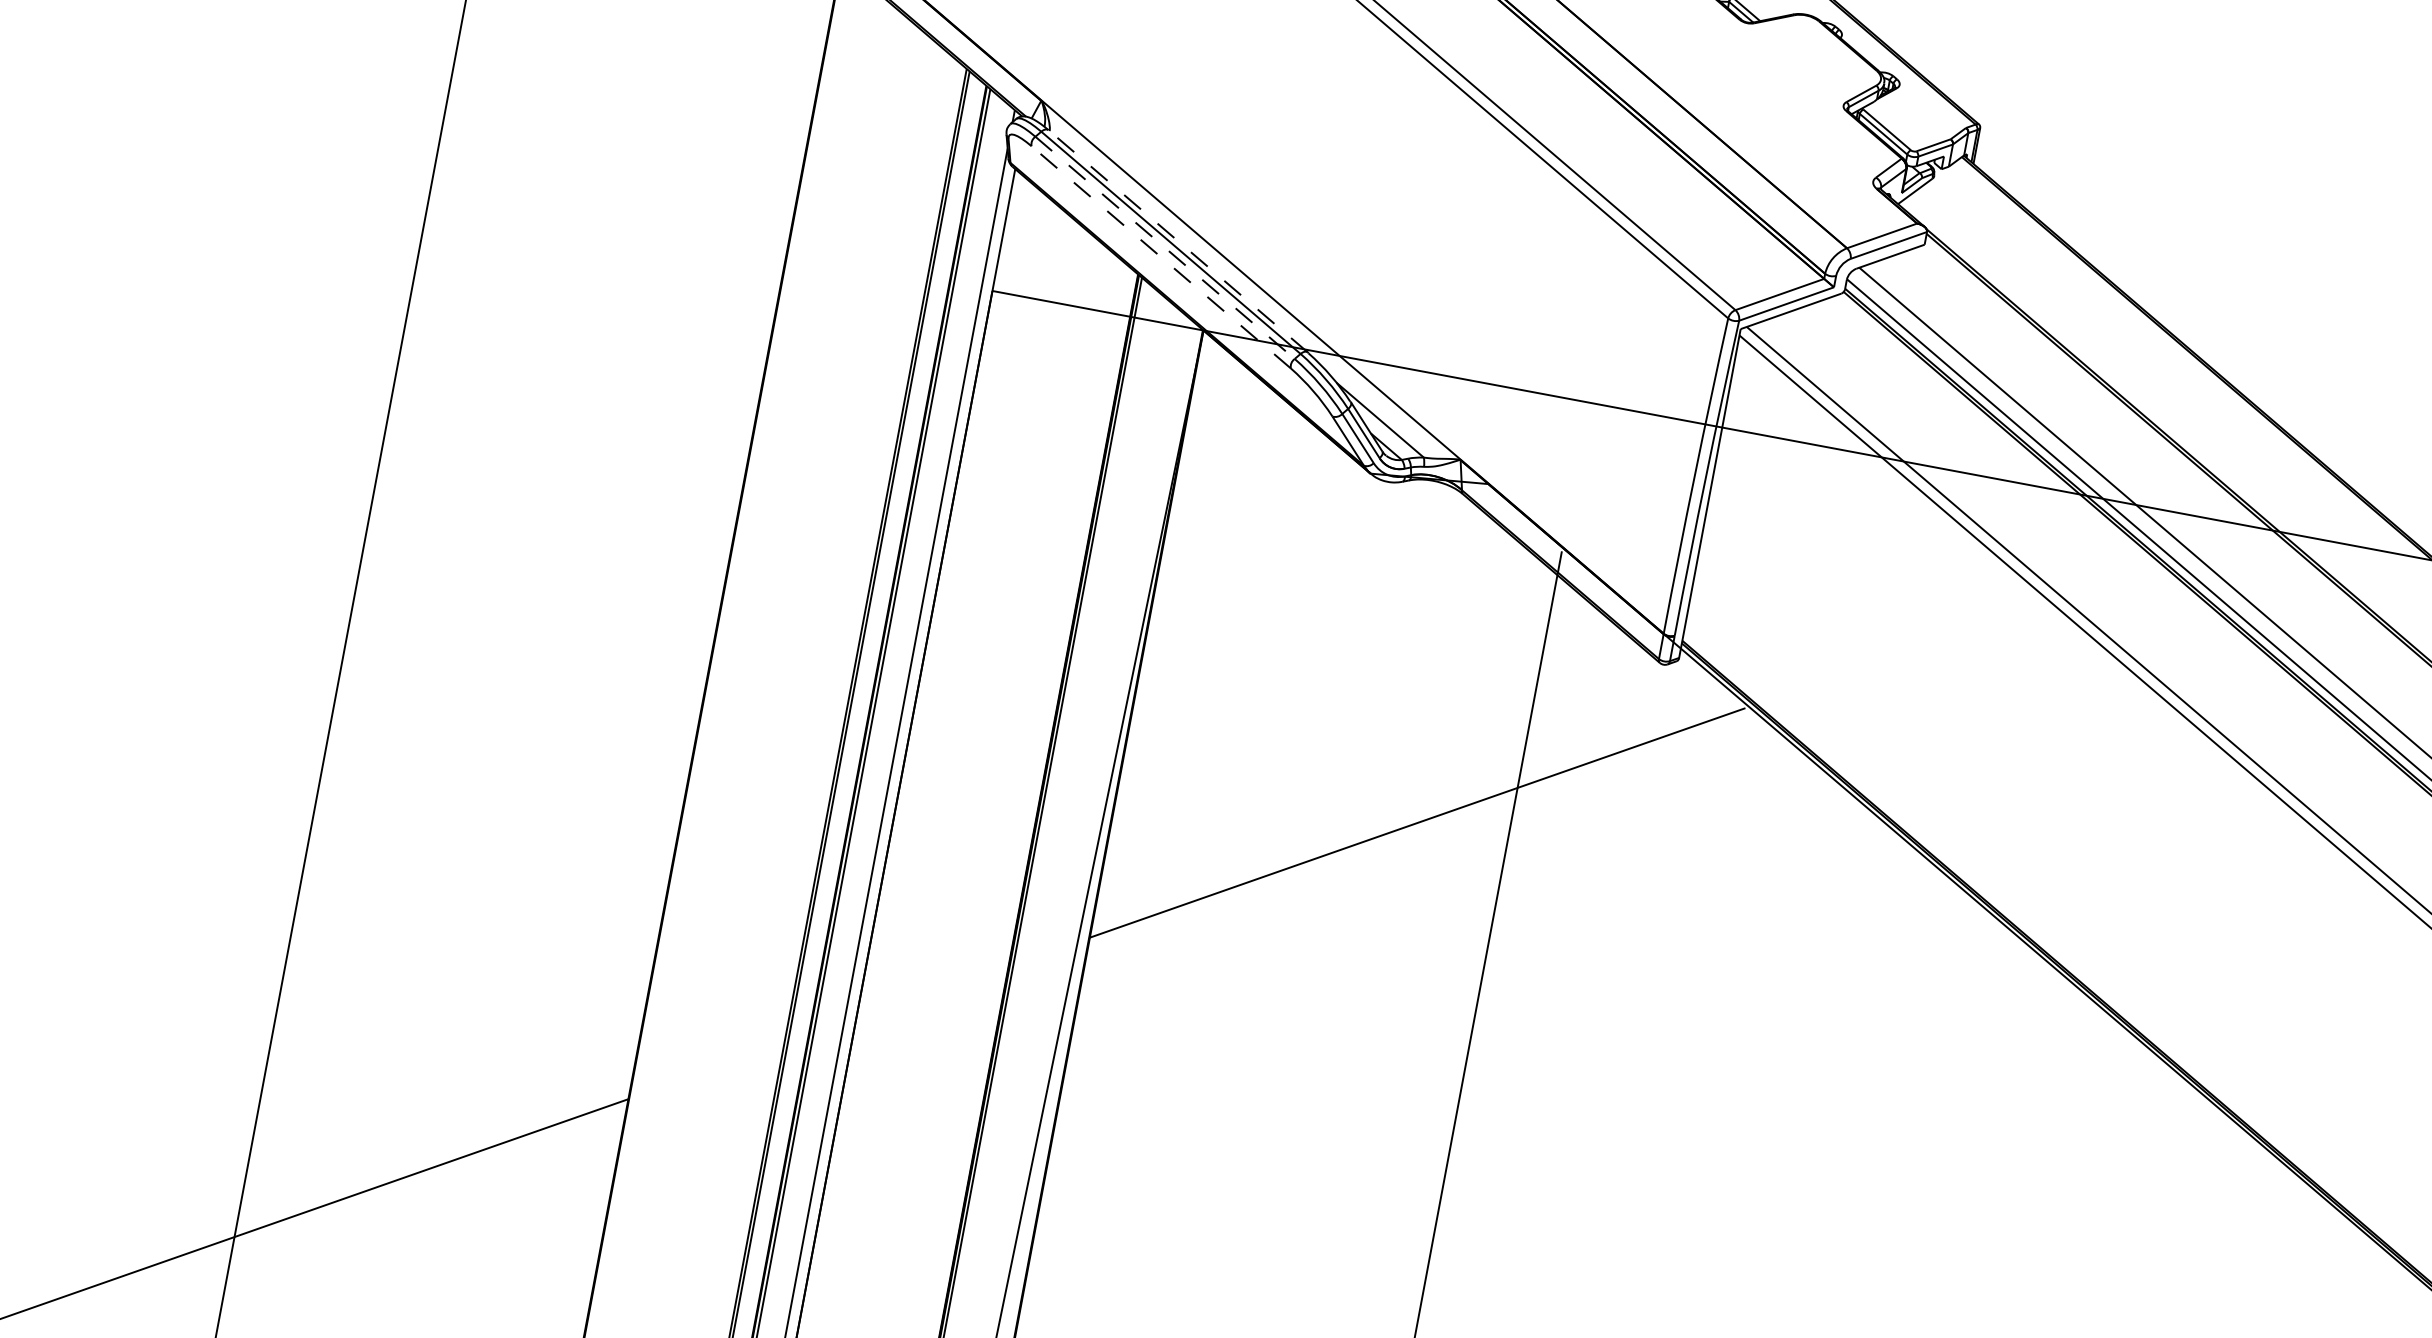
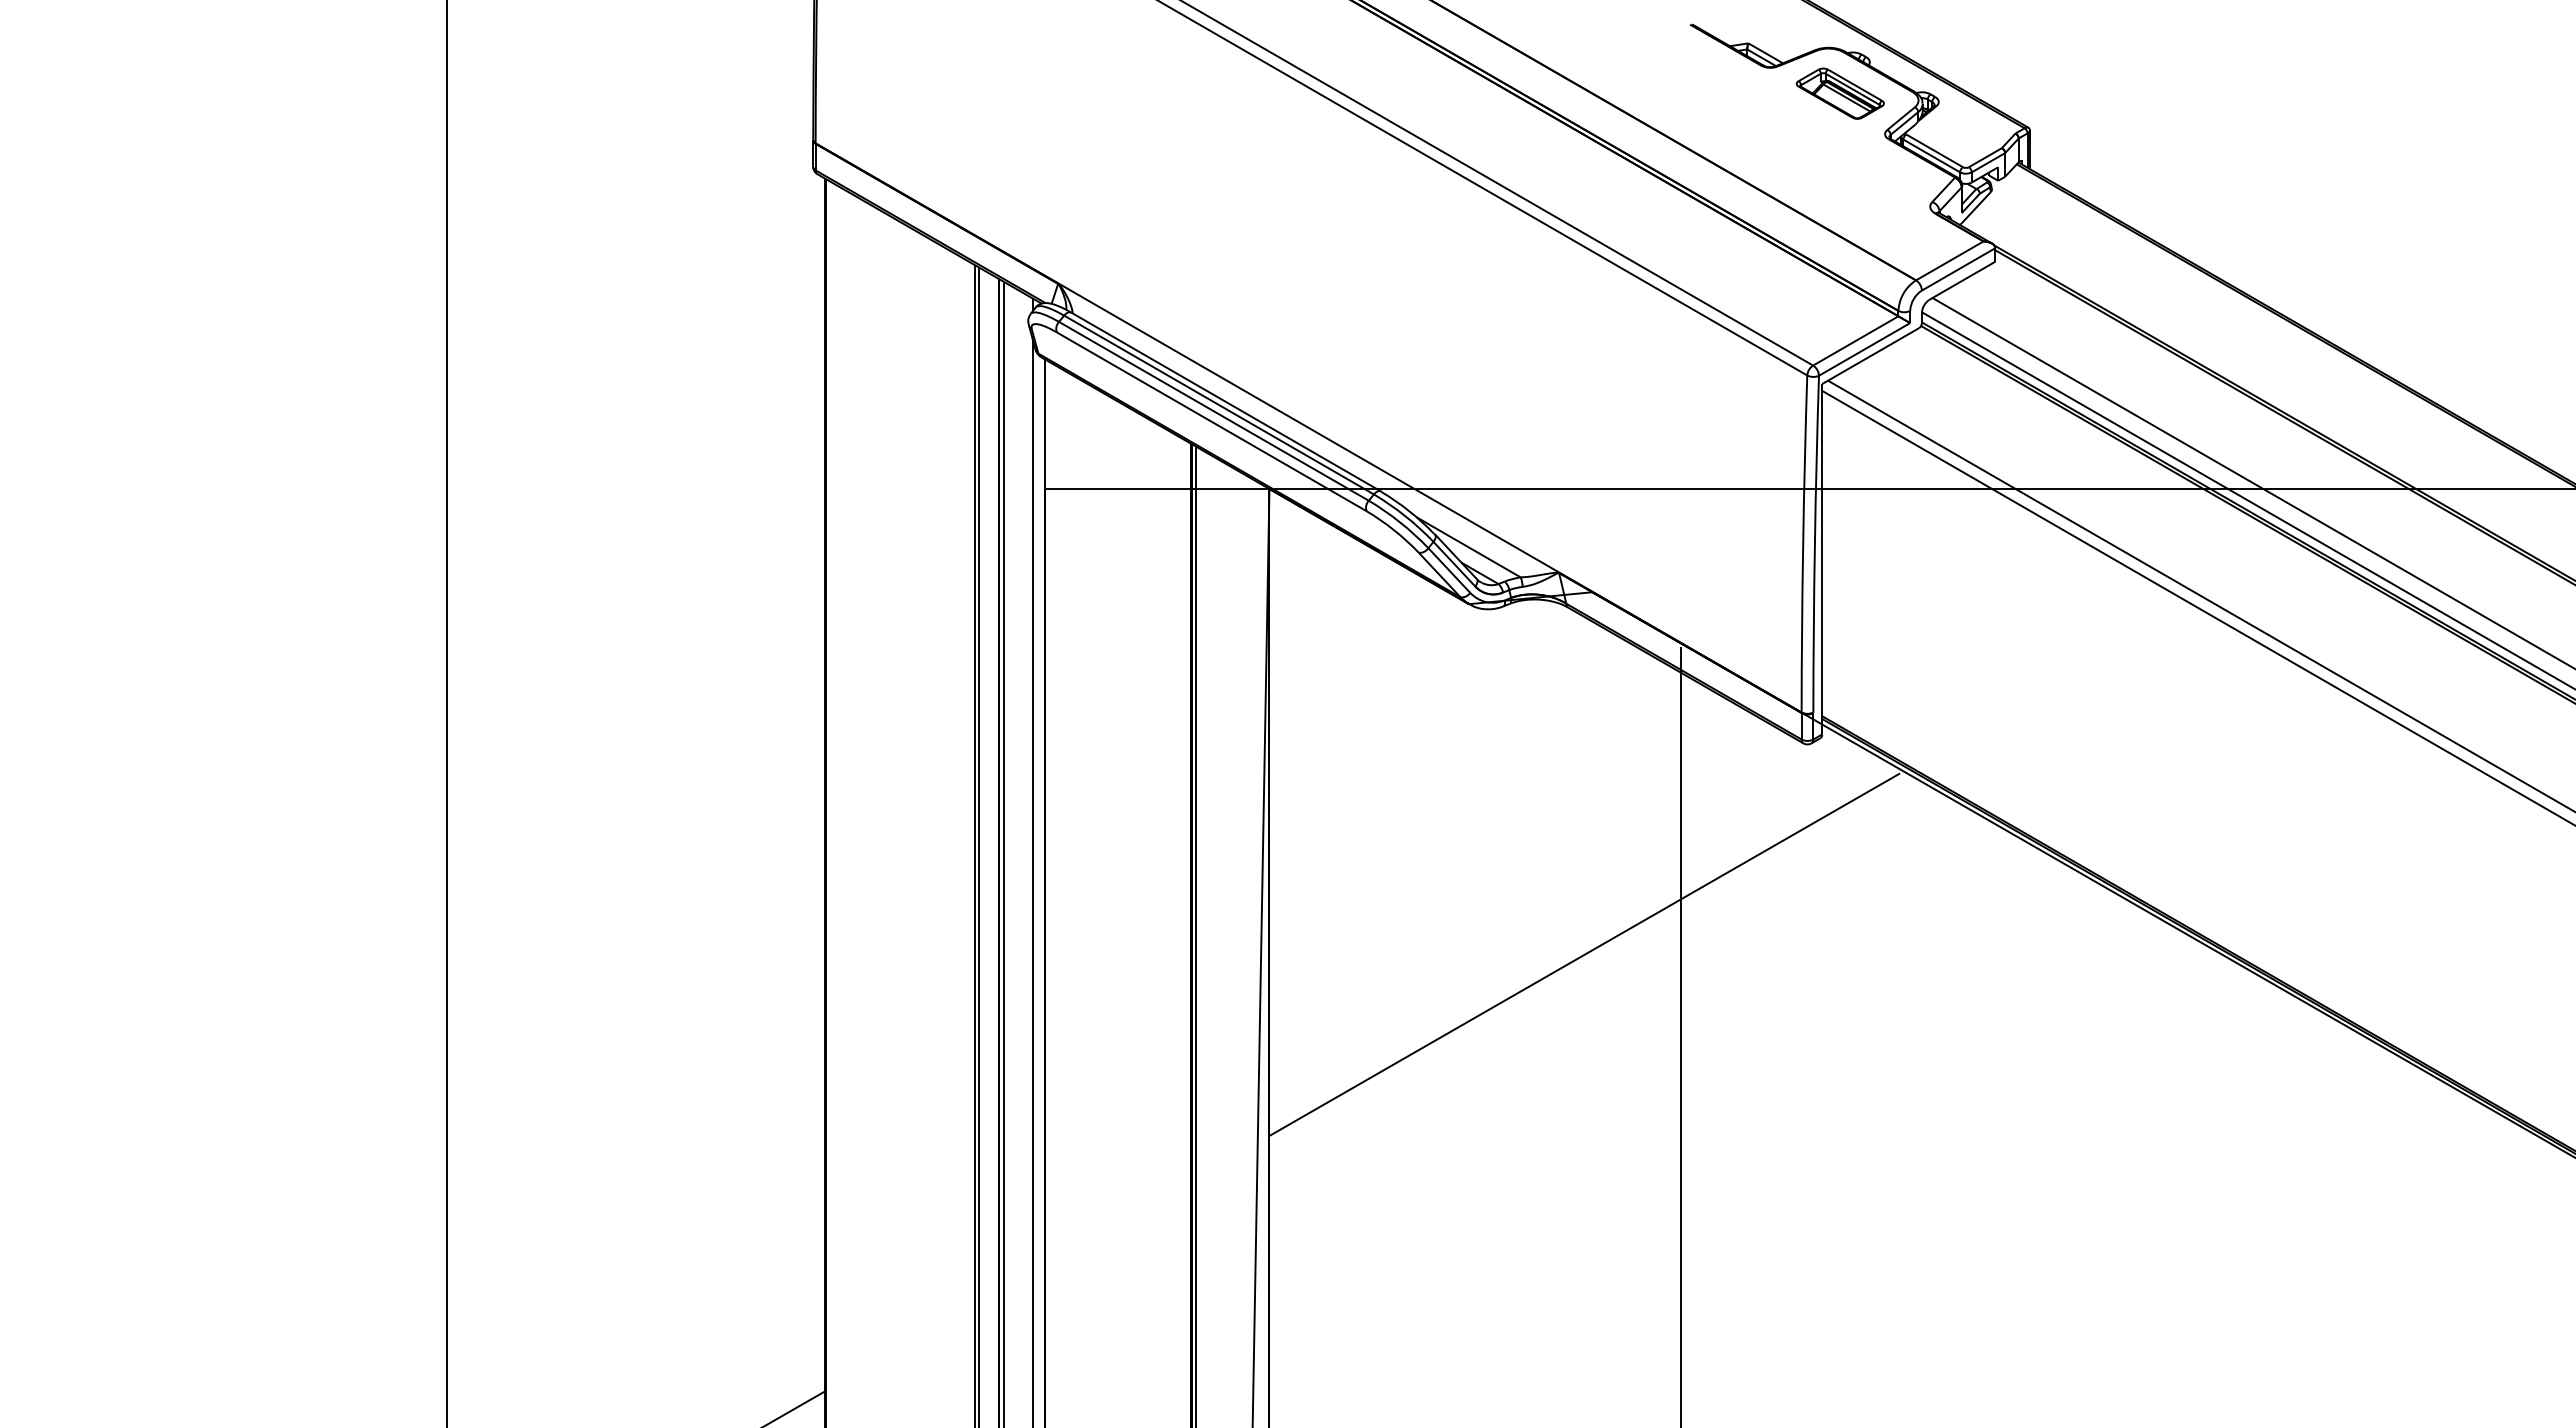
part: (1808, 59) -> (1840, 93), added
line: (1178, 241) -> (1226, 402), dashed -> solid
line: (1164, 247) -> (1213, 411), dashed -> solid
line: (1161, 256) -> (1211, 421), dashed -> solid

